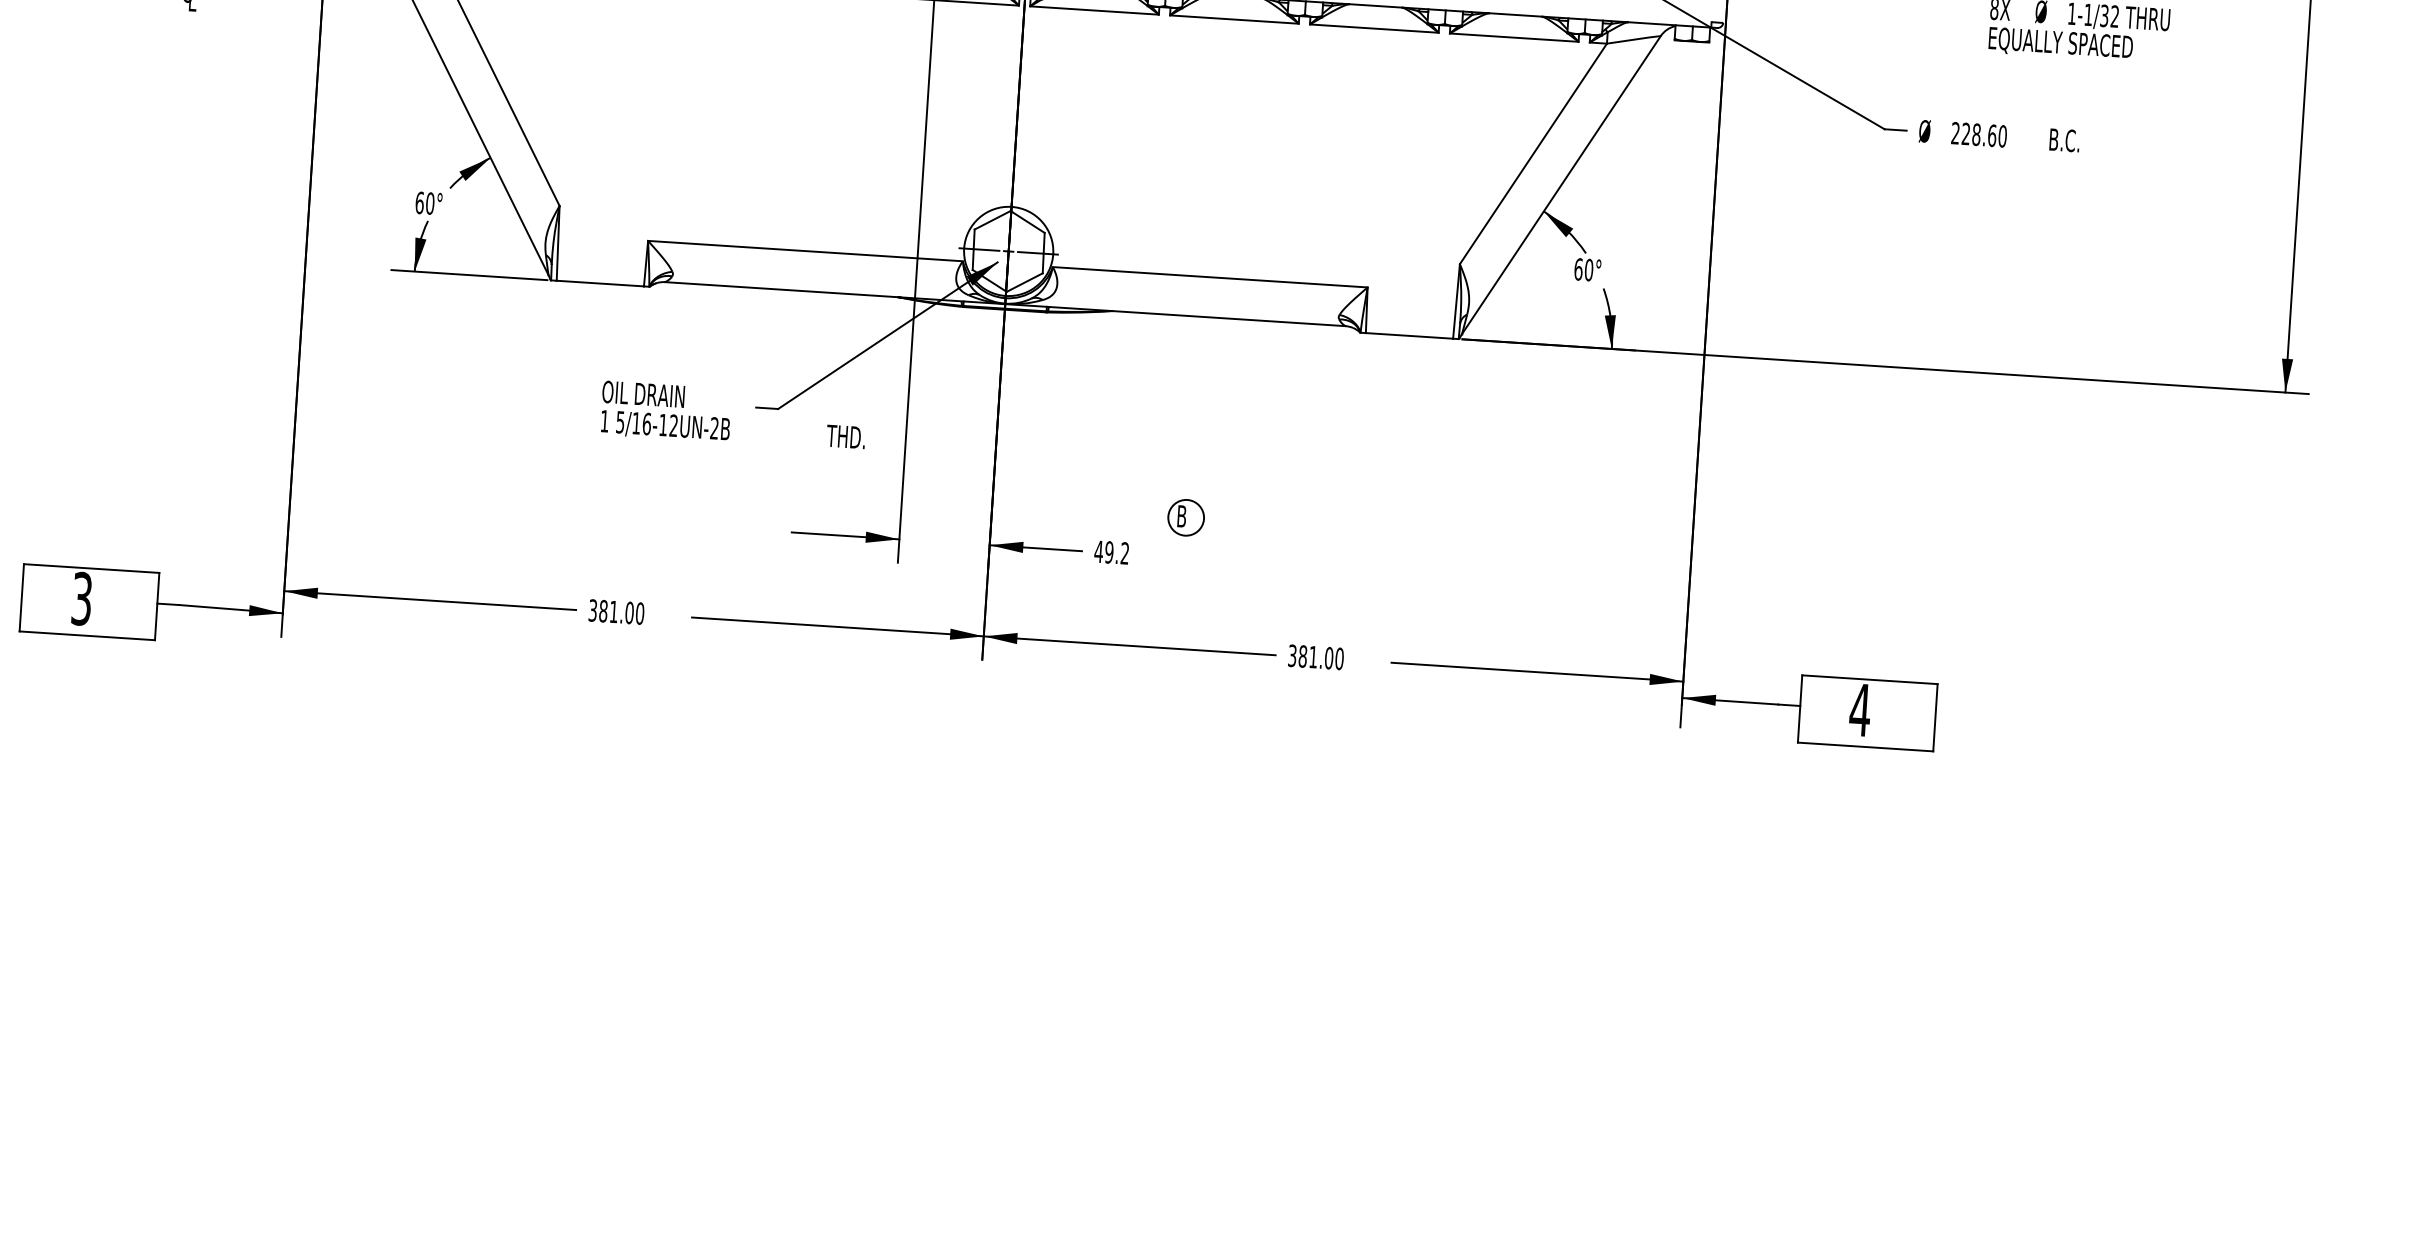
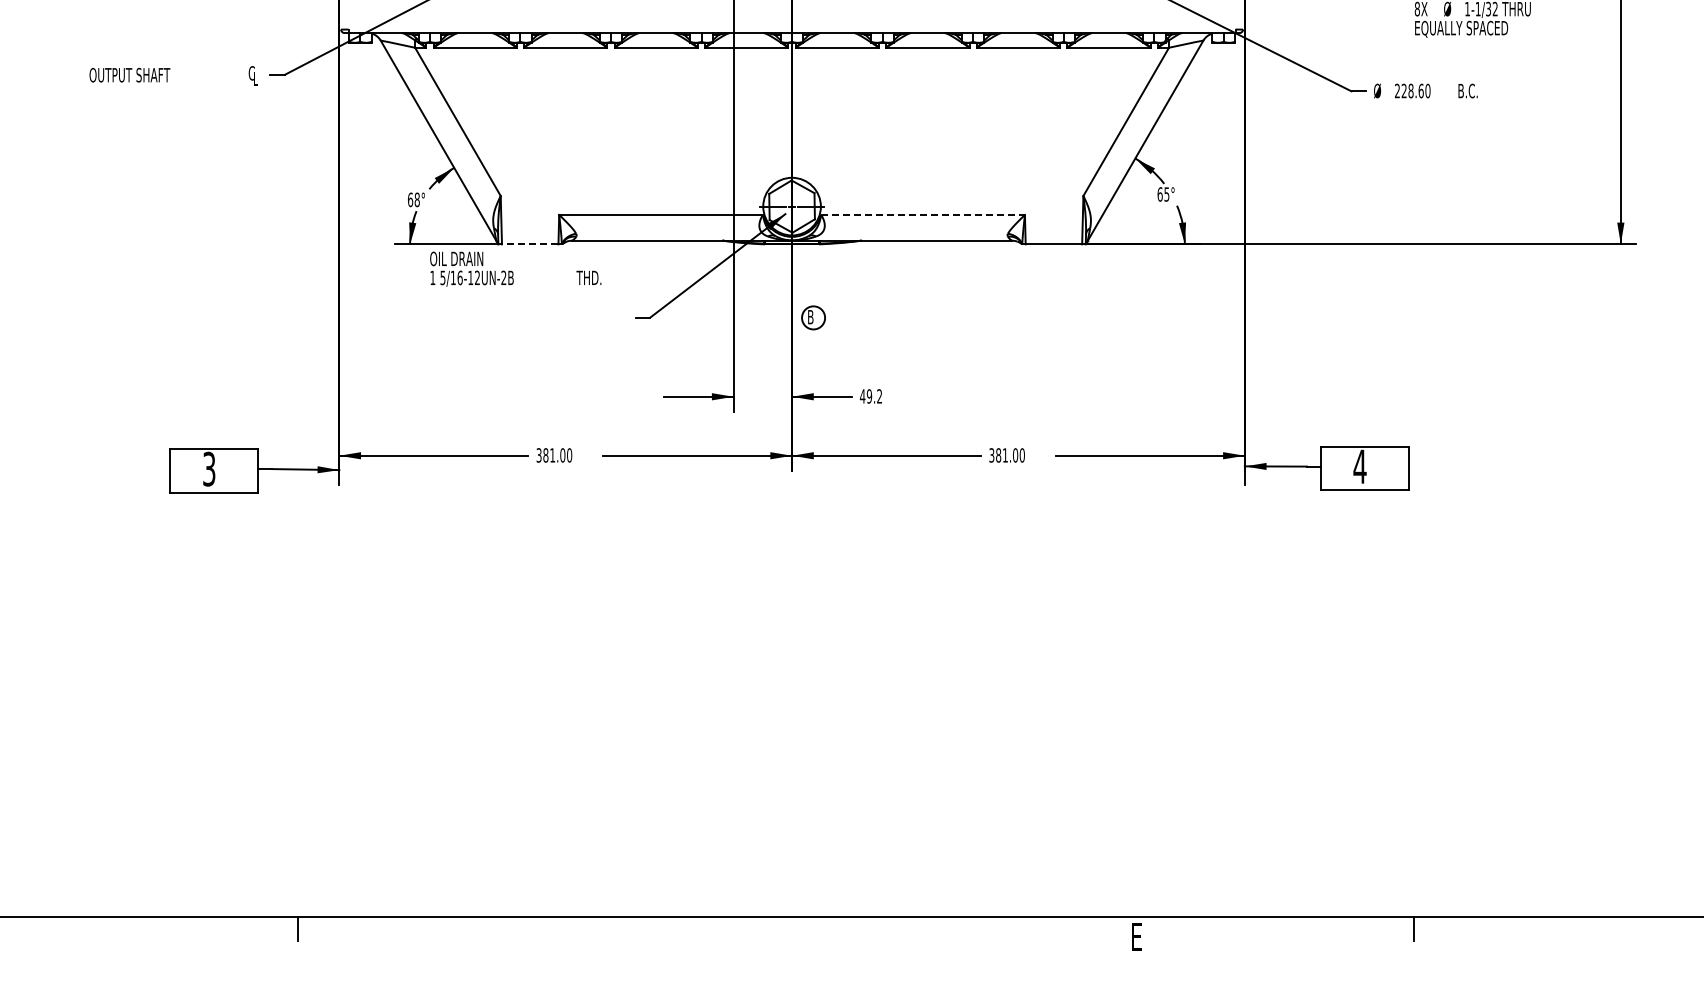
text: (429, 202) -> (416, 199), 60° -> 68°
text: (1588, 270) -> (1166, 194), 60° -> 65°
line: (1210, 276) -> (923, 214), solid -> dashed
line: (599, 283) -> (529, 244), solid -> dashed
text: (733, 414) -> (515, 268), moved
part: (1186, 517) -> (813, 317), moved

